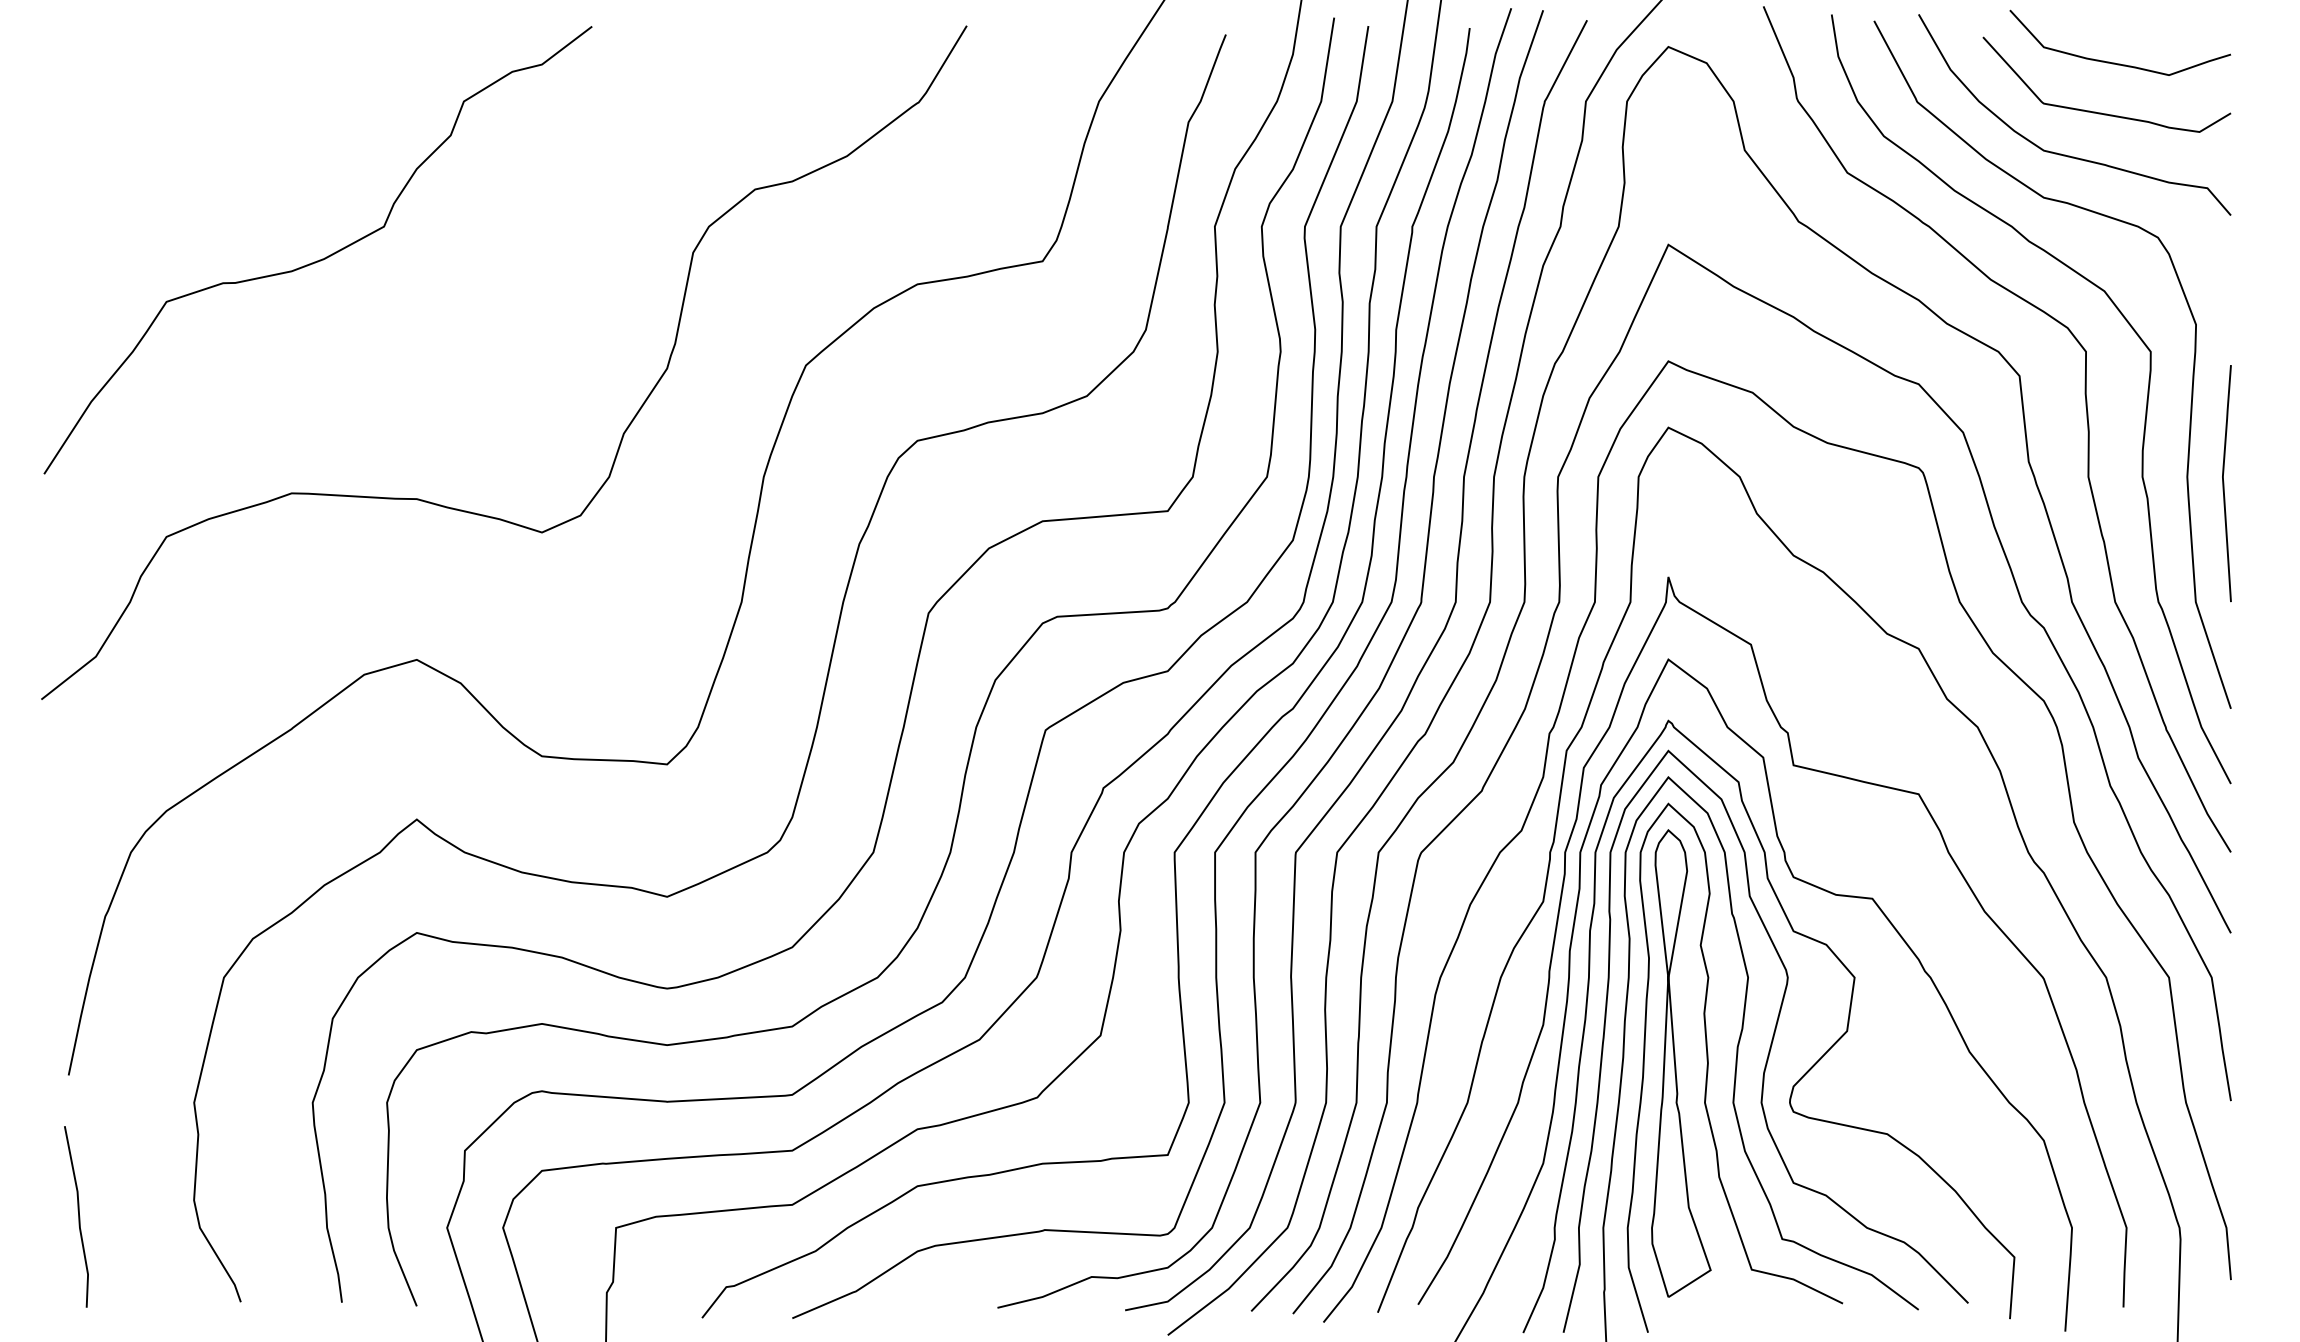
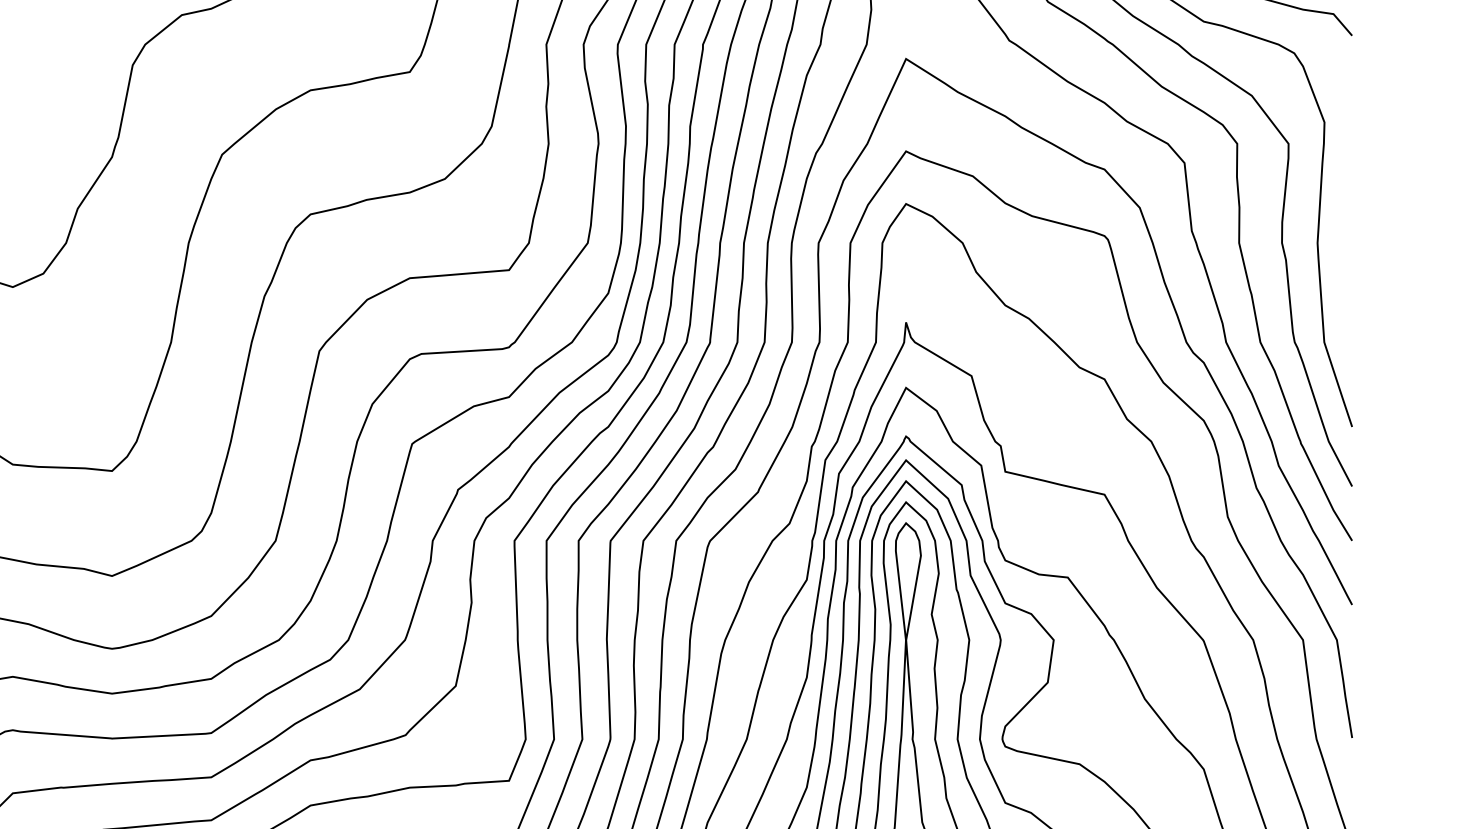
curve: (2224, 483) -> (1347, 248), removed

